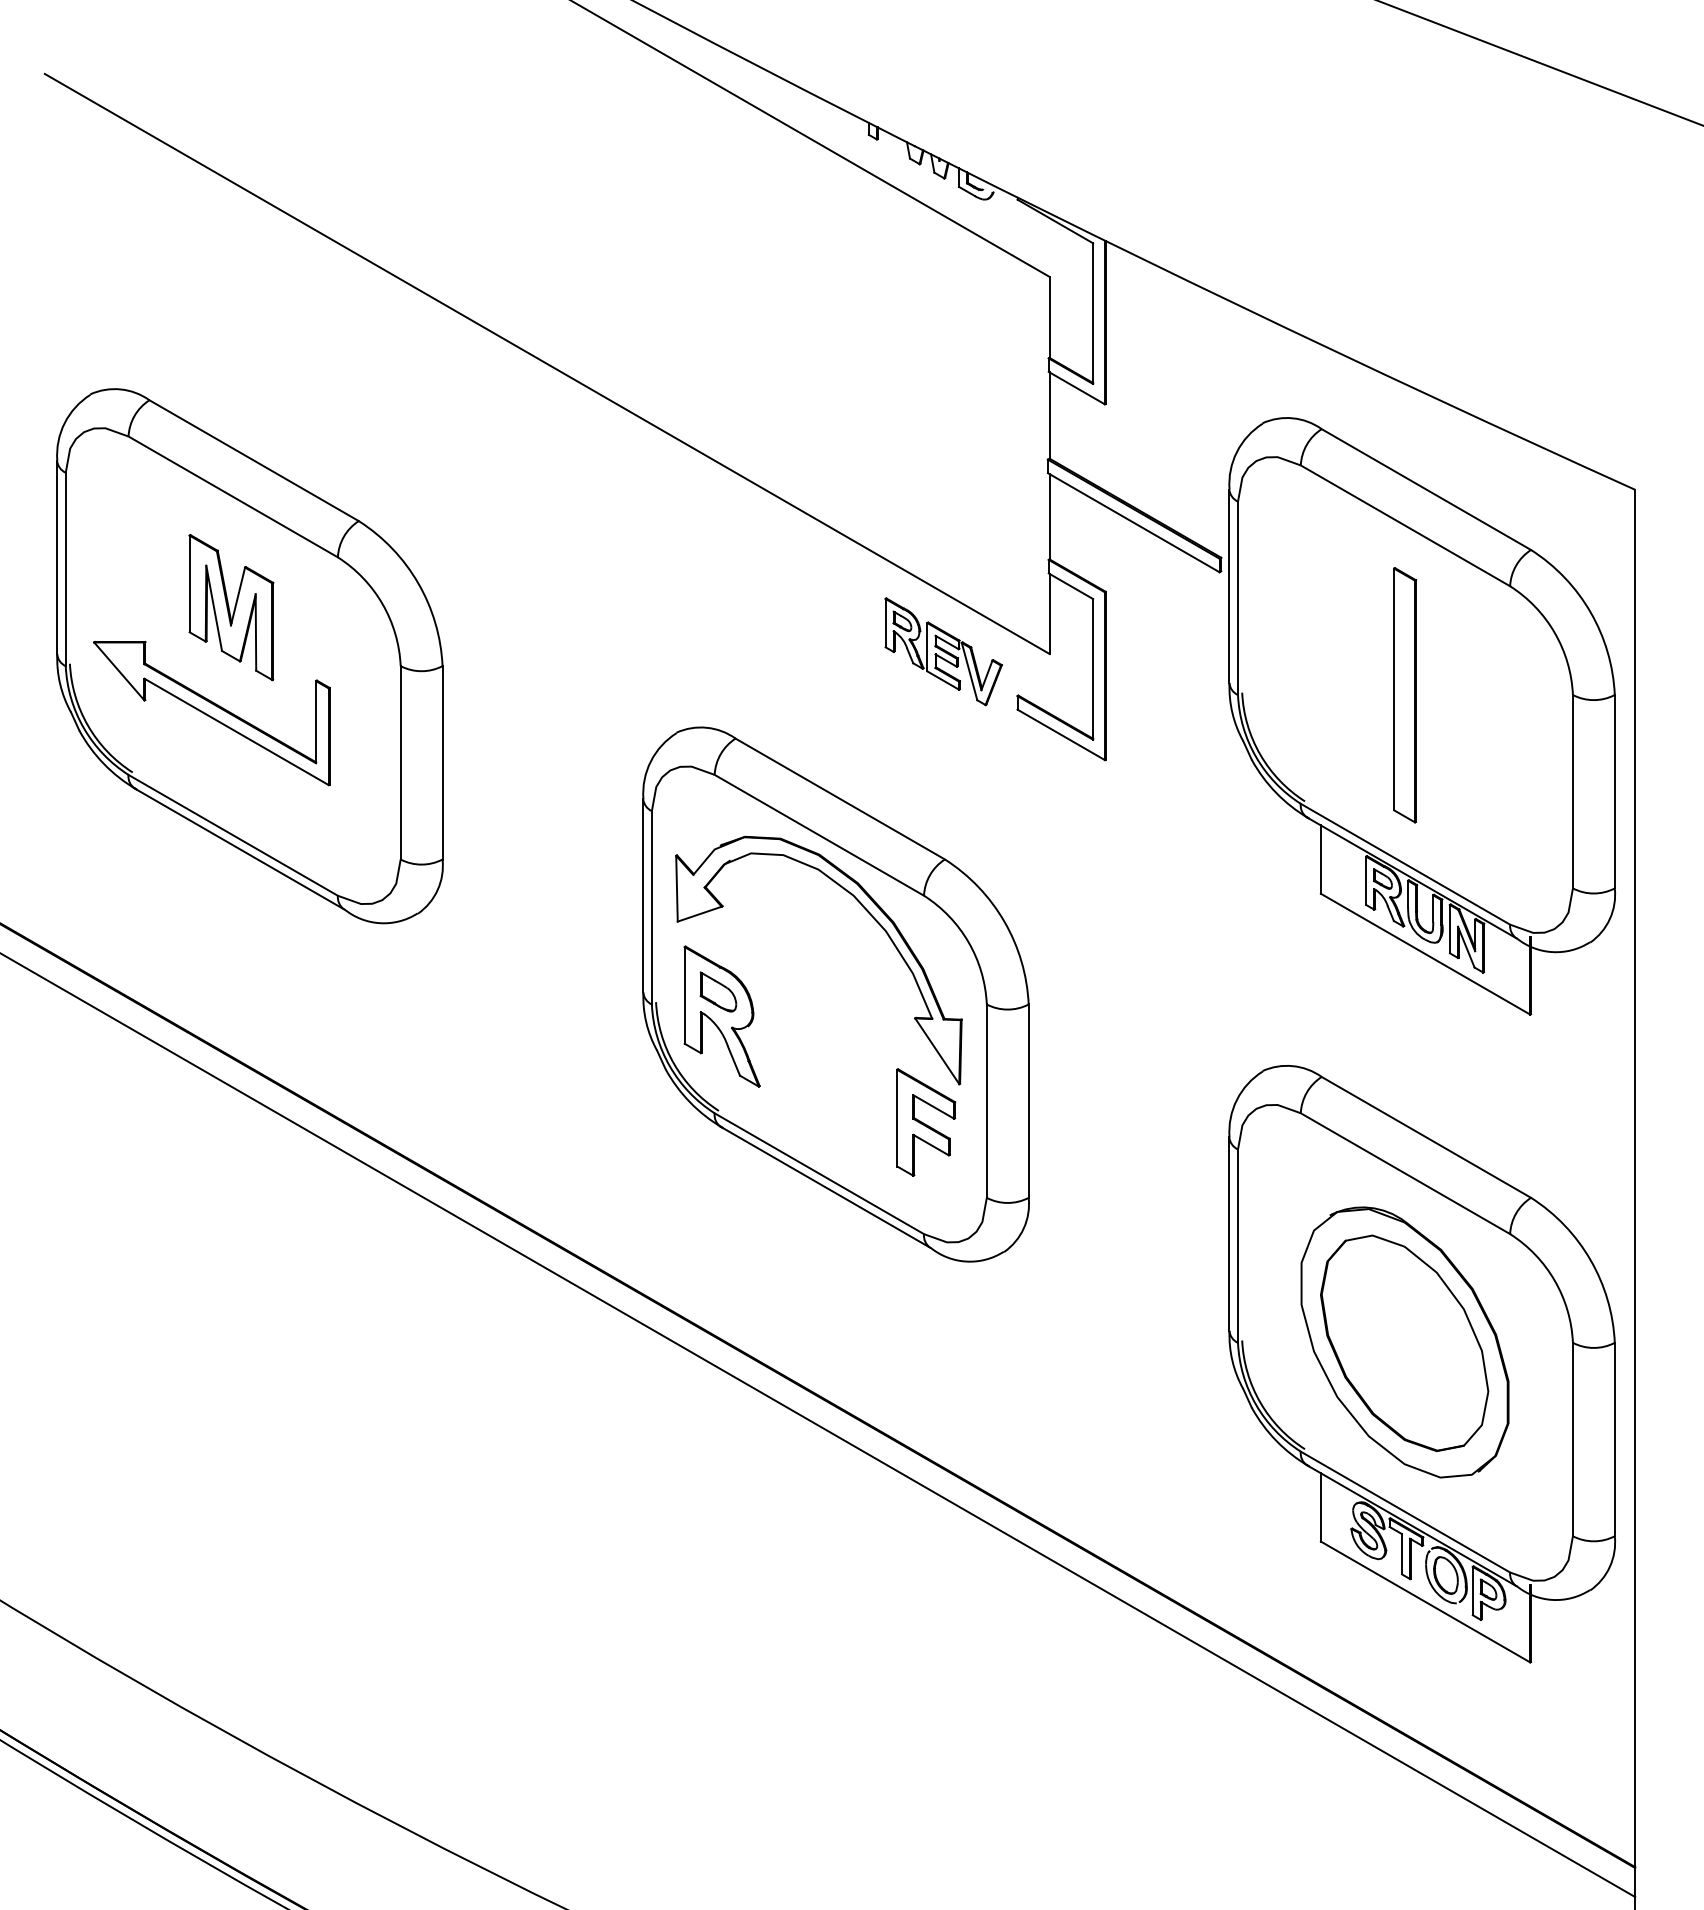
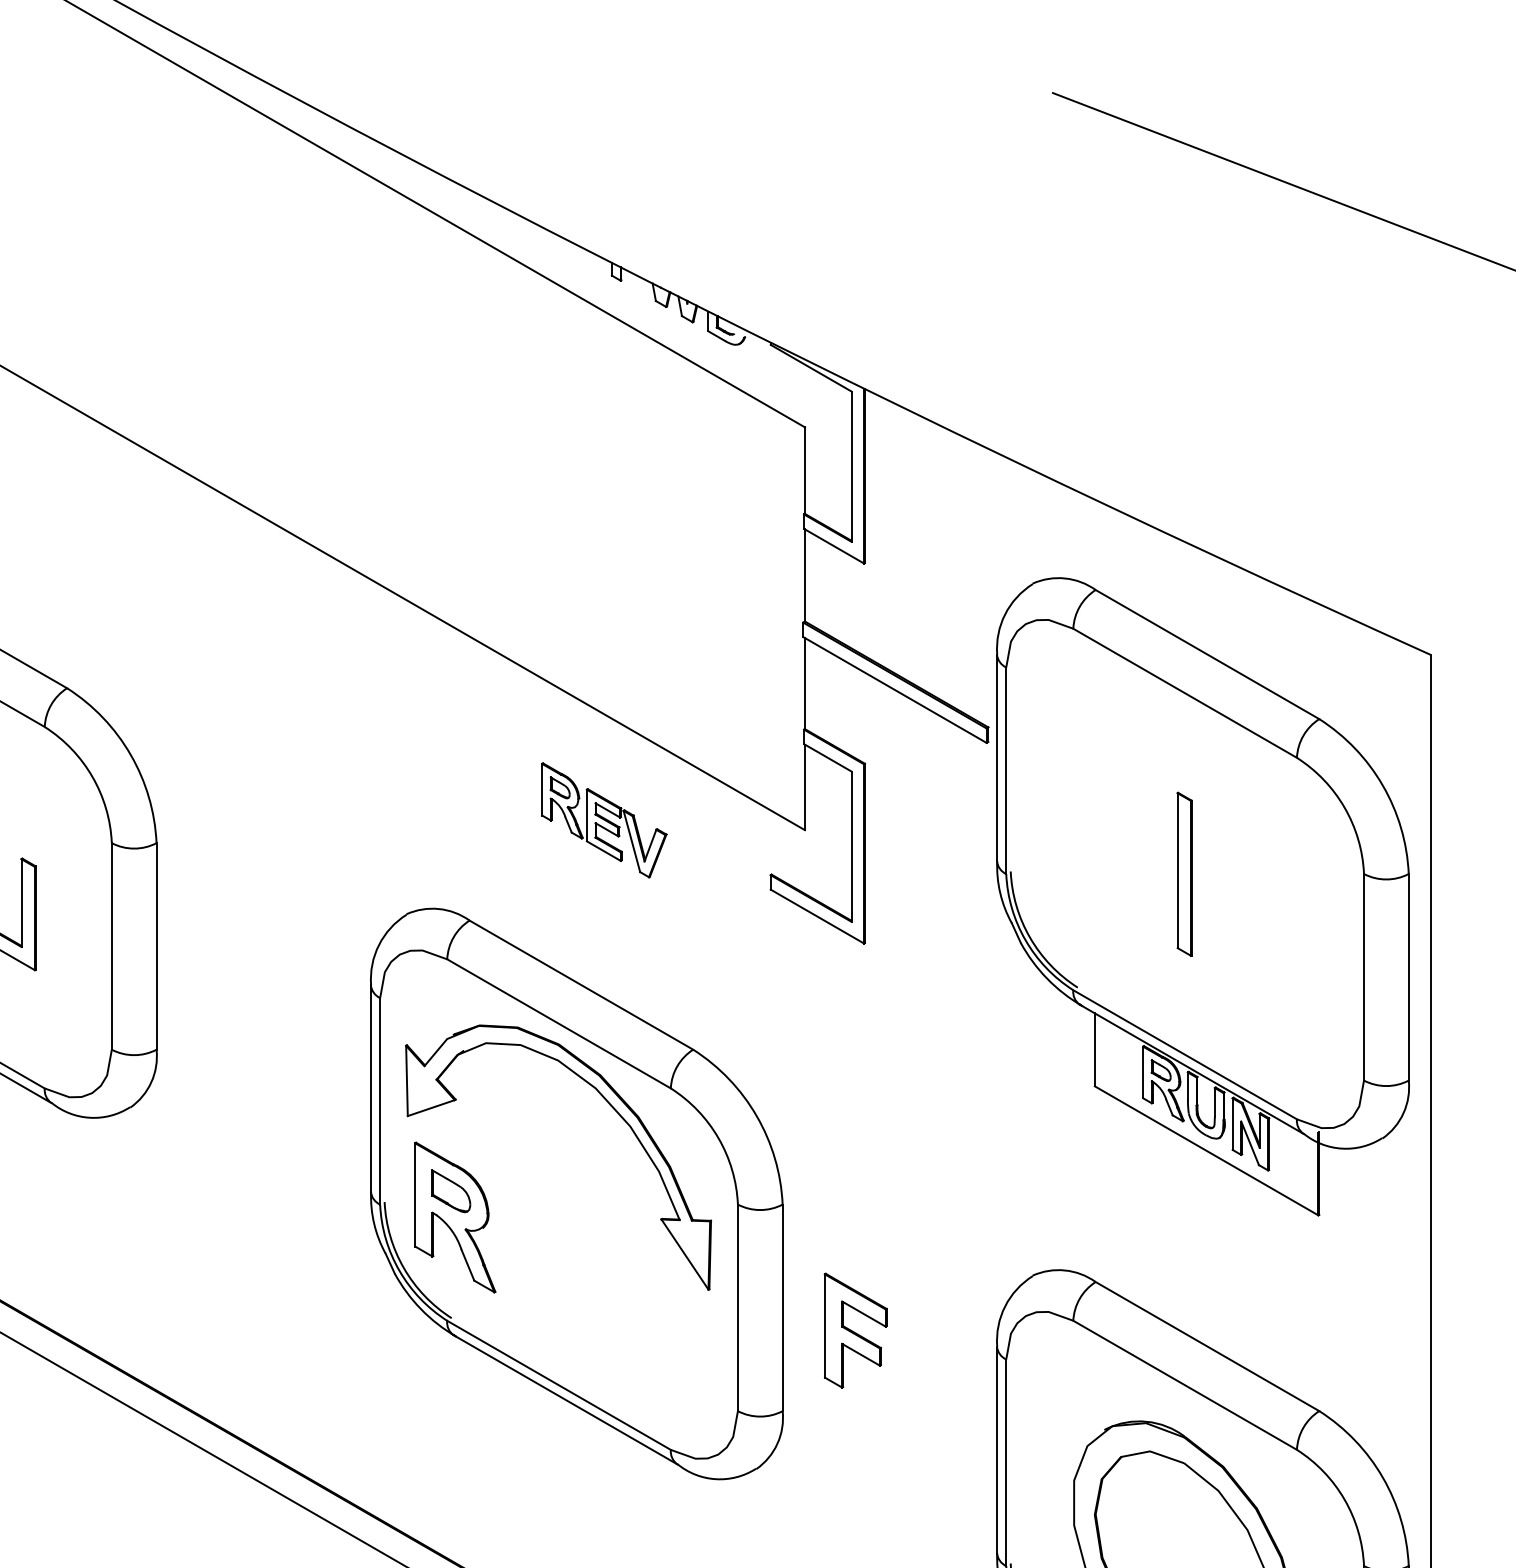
part: (943, 651) -> (604, 820), moved
part: (1404, 695) -> (1184, 874), size x0.6
part: (926, 1122) -> (856, 1330), moved

